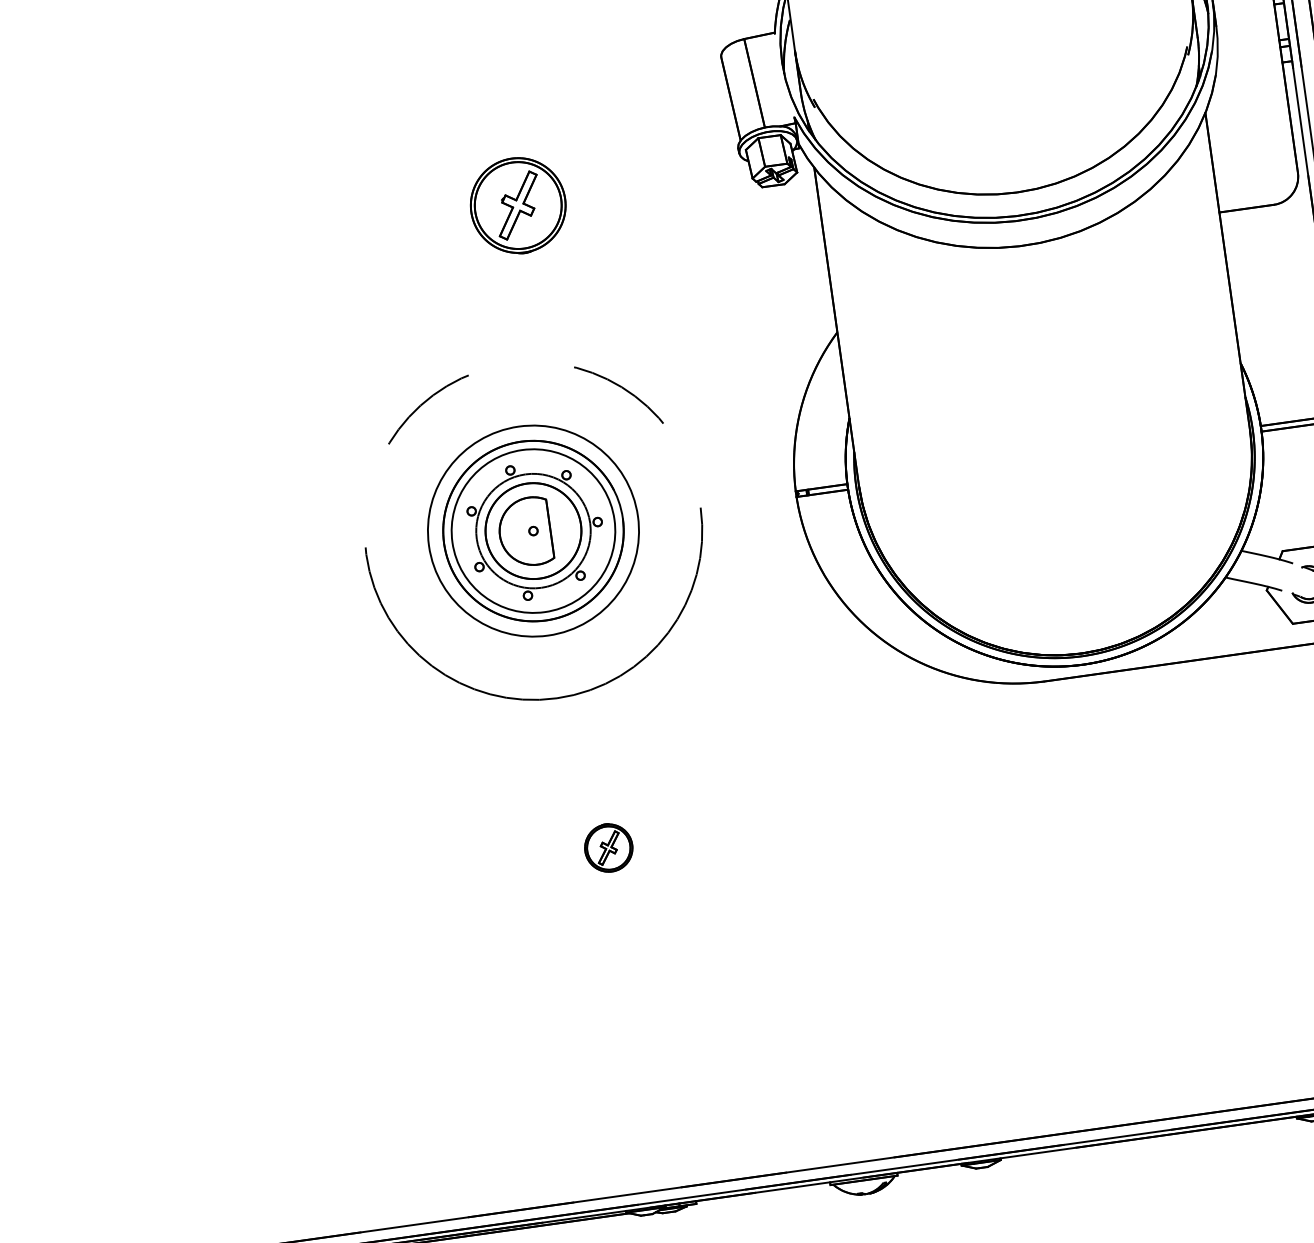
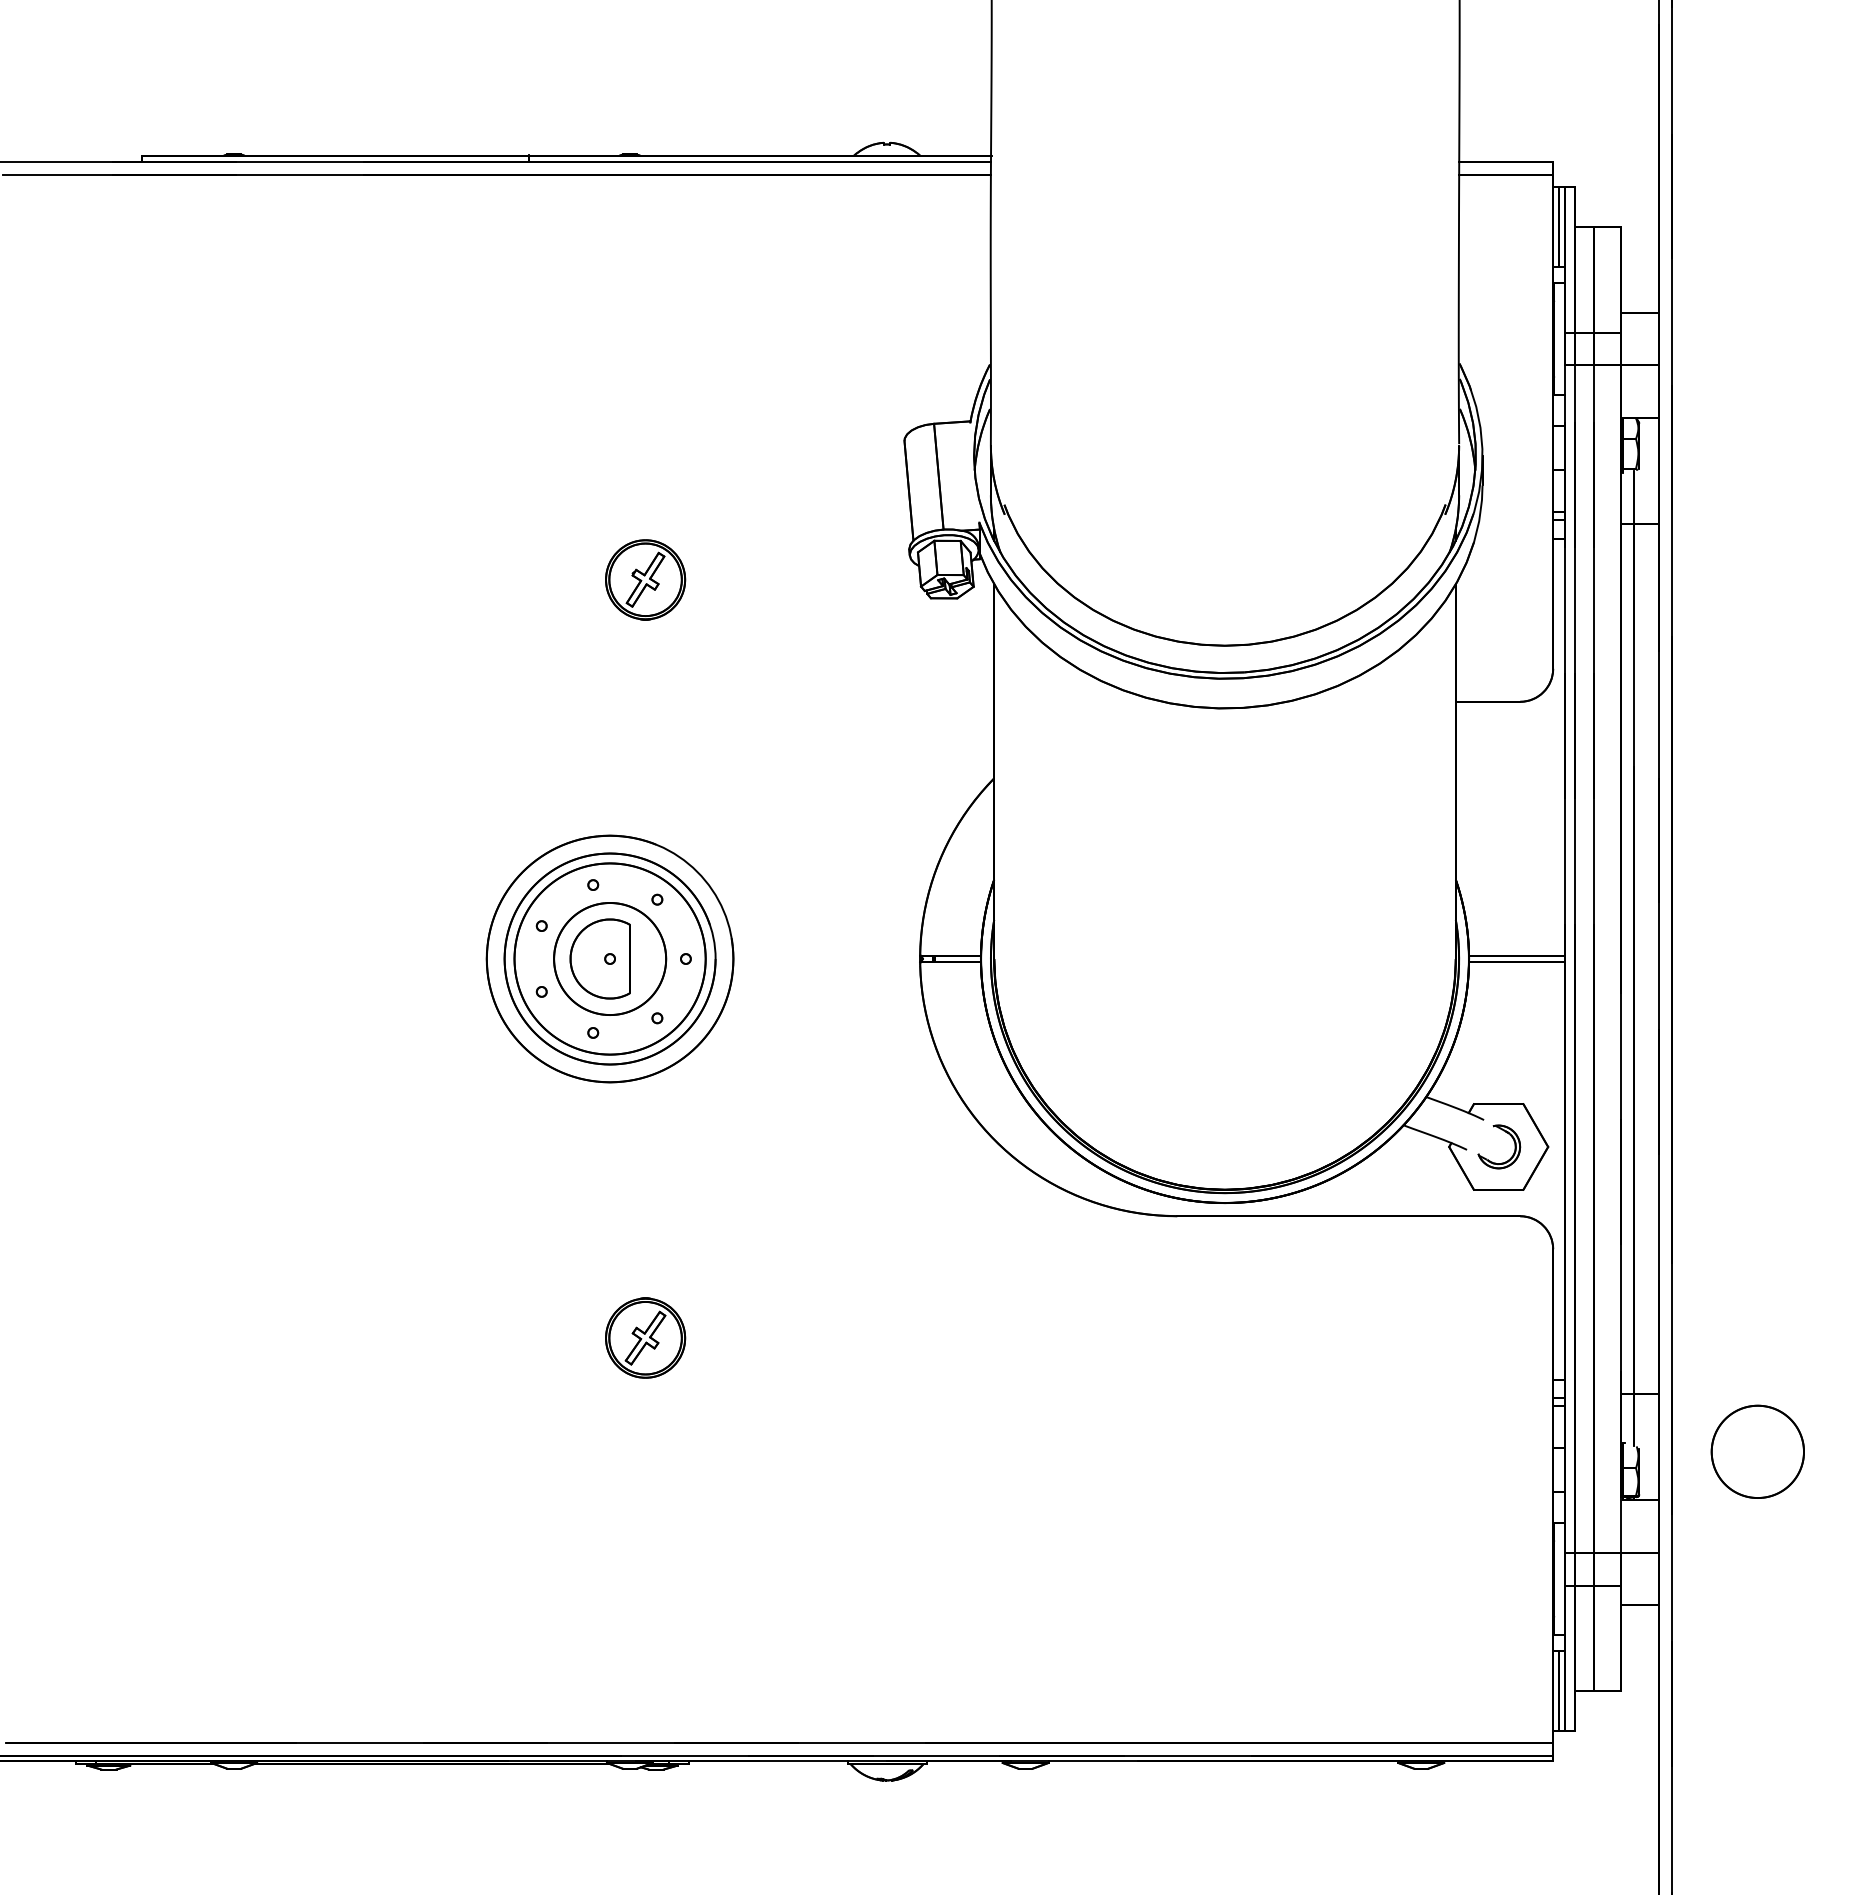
part: (518, 205) -> (645, 579), size x0.71
circle: (532, 530) -> (609, 958), size x0.62
circle: (532, 530) -> (609, 958), size x1.43
part: (608, 847) -> (645, 1337), size x1.43

